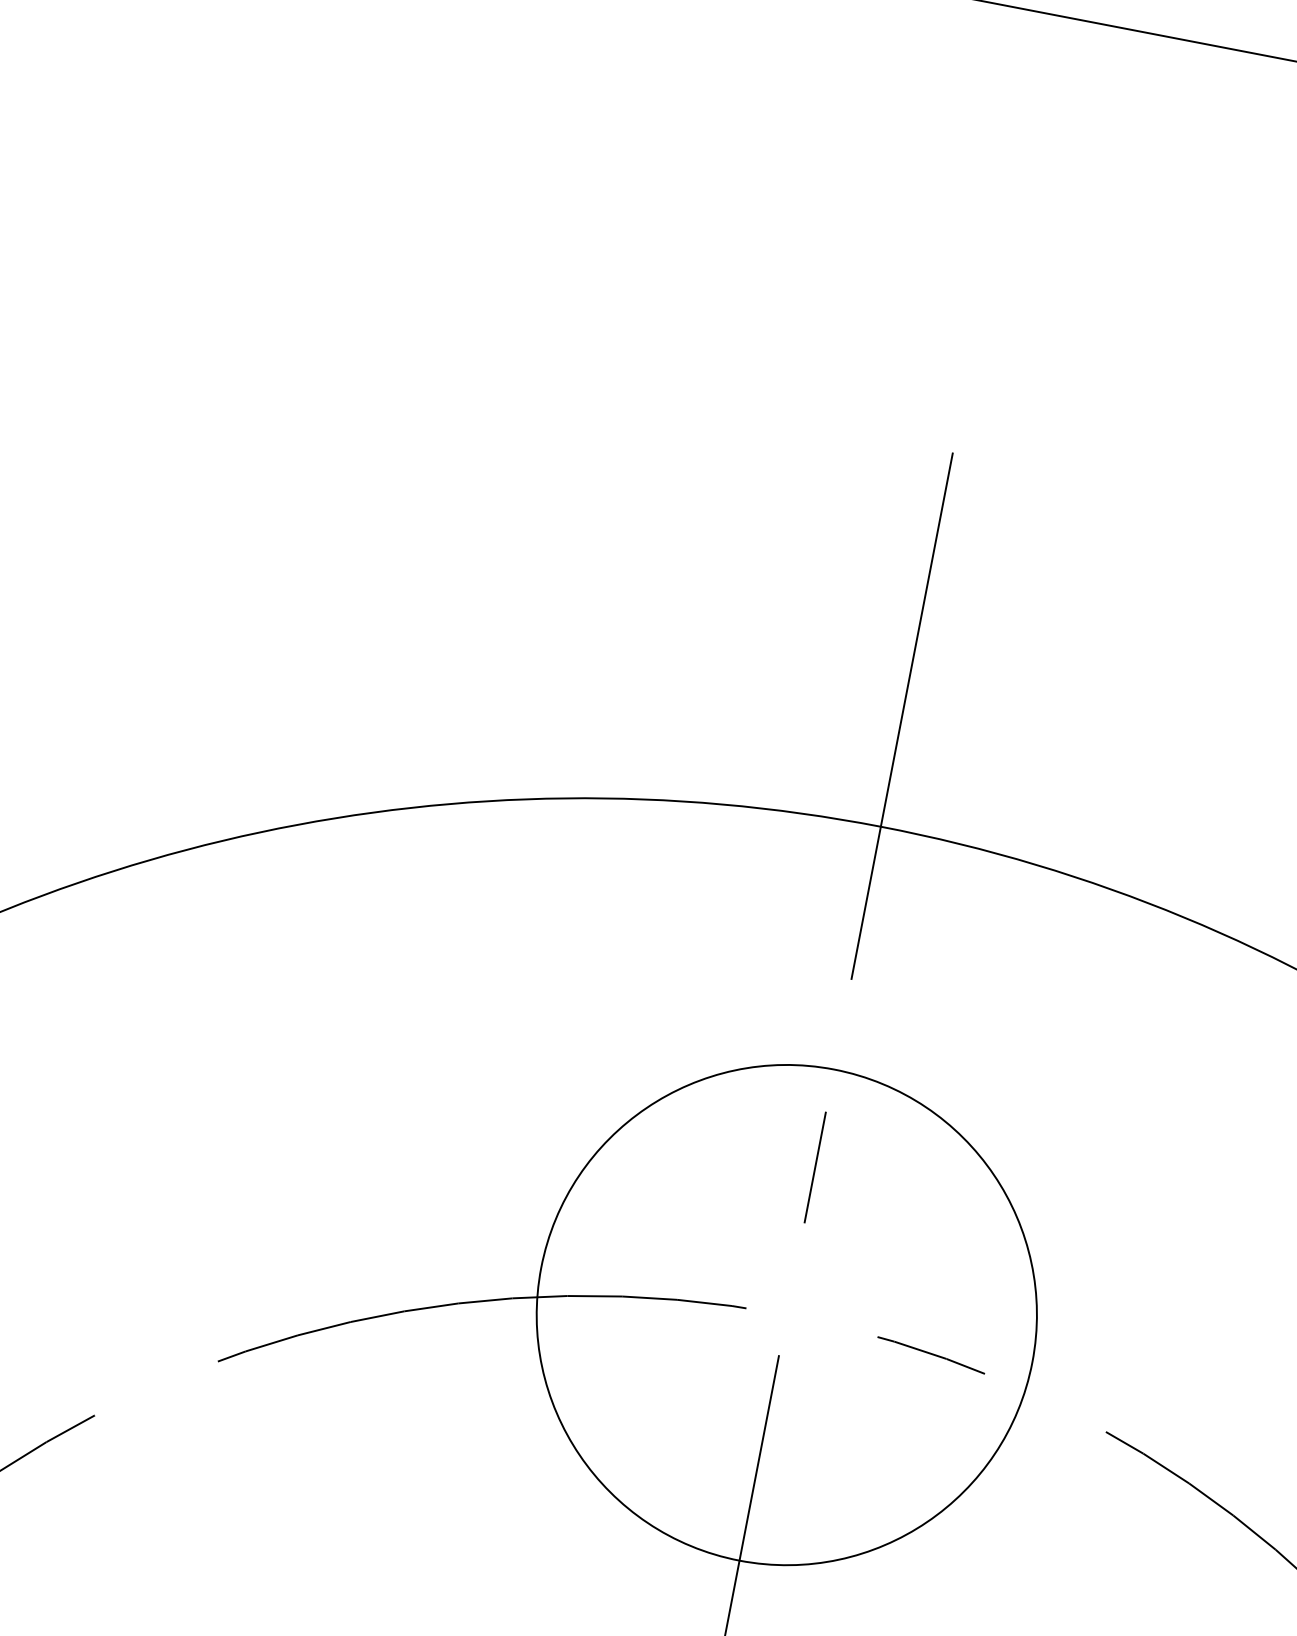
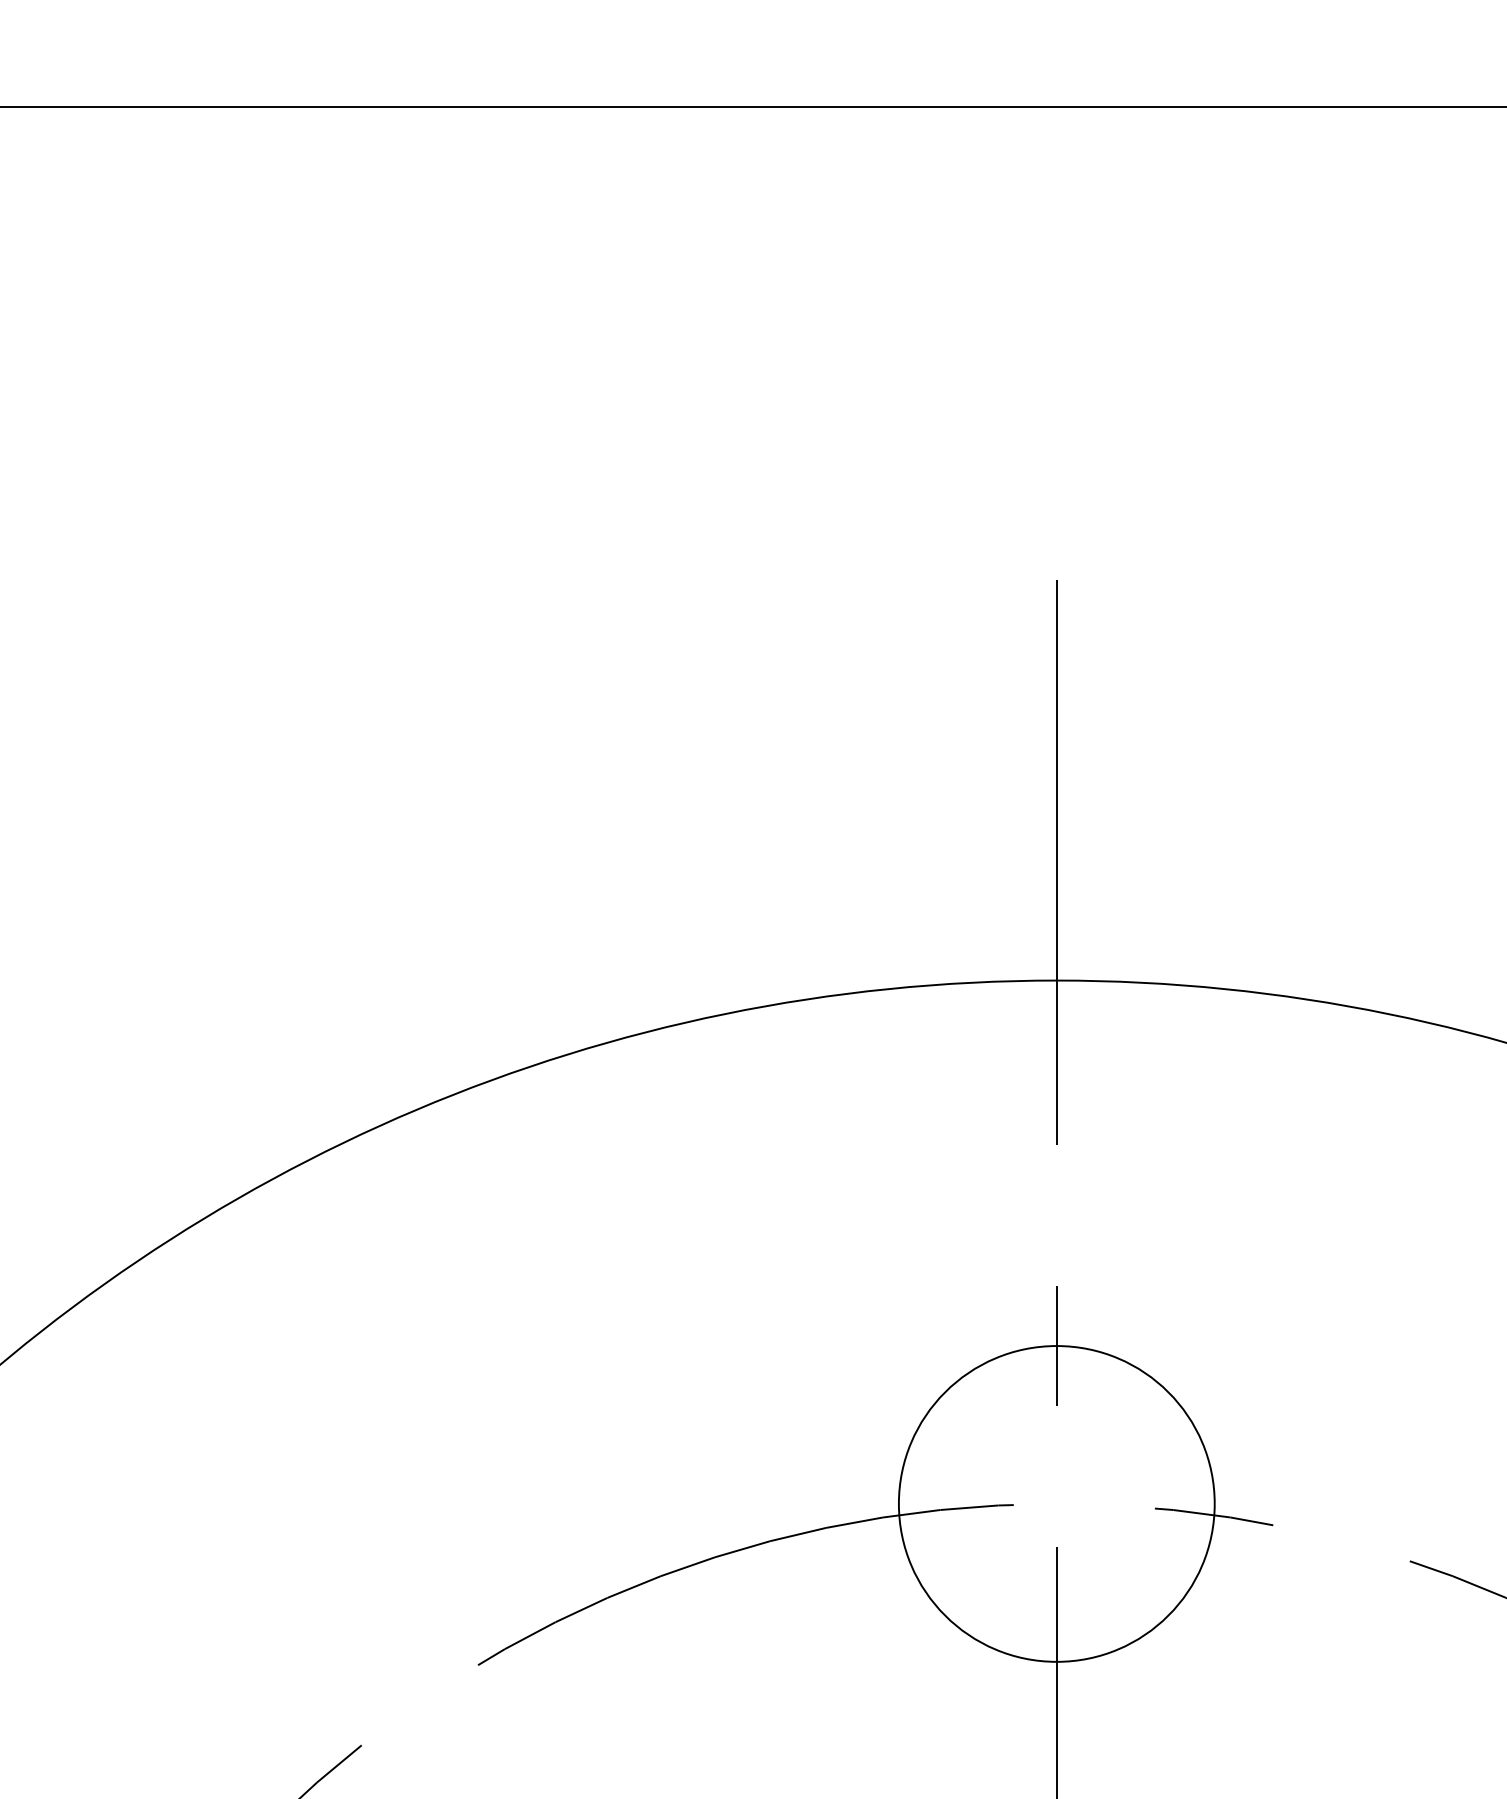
circle: (786, 1314) -> (1056, 1503), size x0.6

